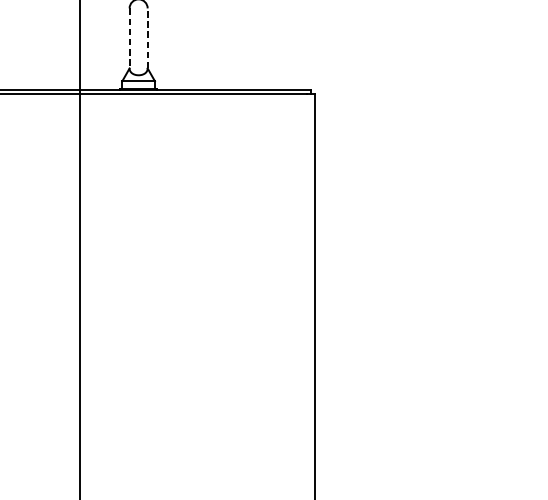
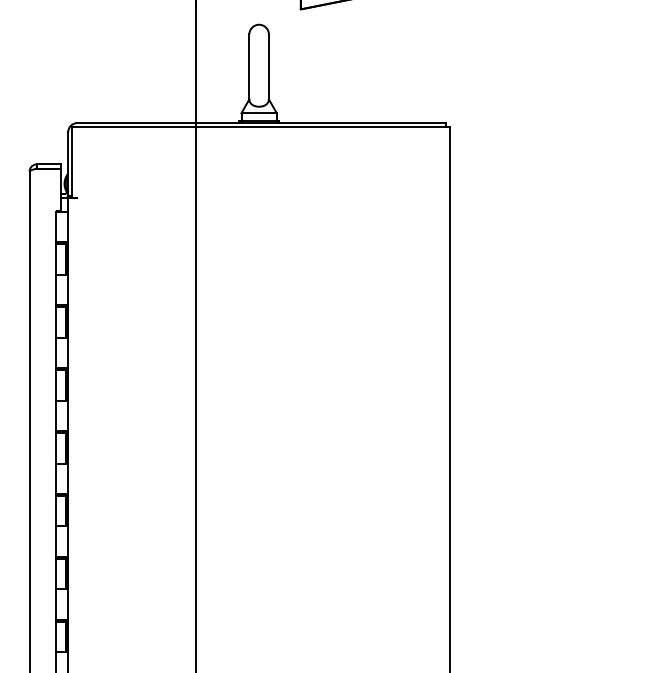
line: (129, 38) -> (249, 67), dashed -> solid
line: (147, 38) -> (268, 66), dashed -> solid

